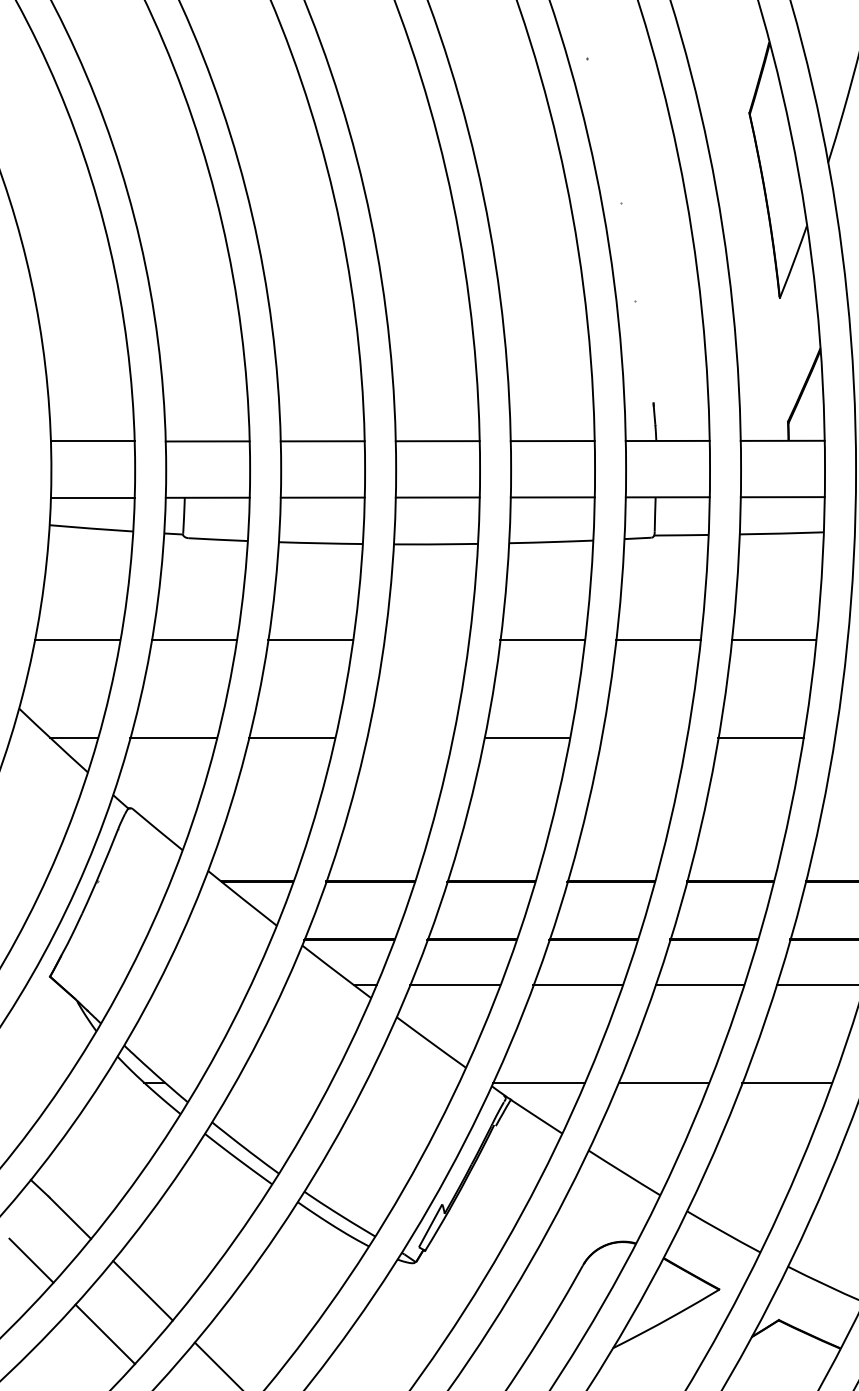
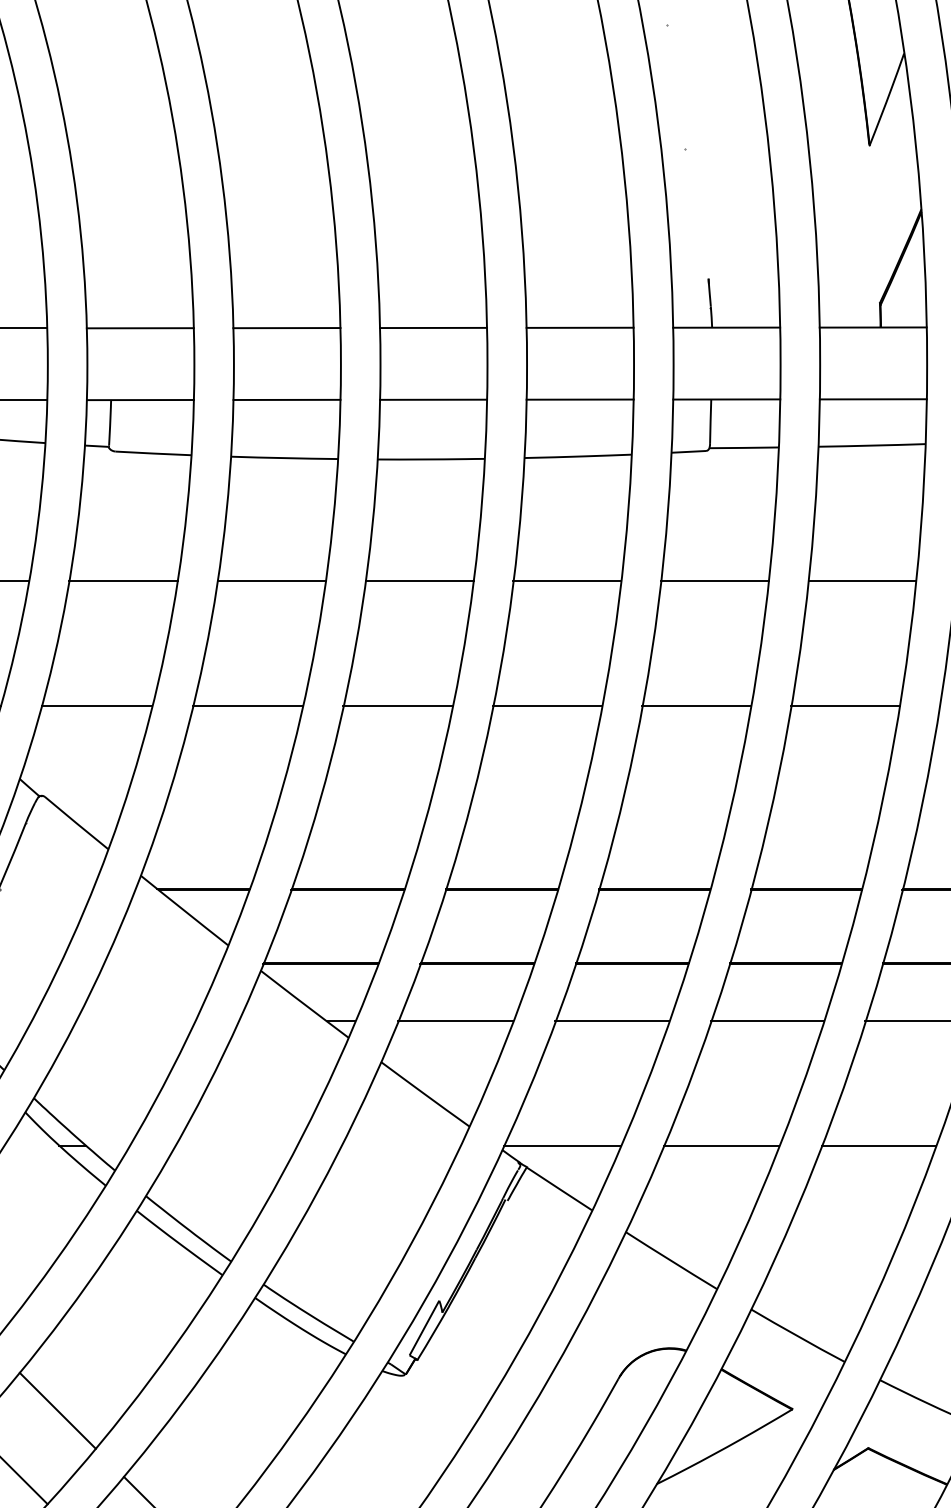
line: (426, 640) -> (419, 581), added
line: (409, 737) -> (397, 705), added
line: (643, 737) -> (695, 705), added

